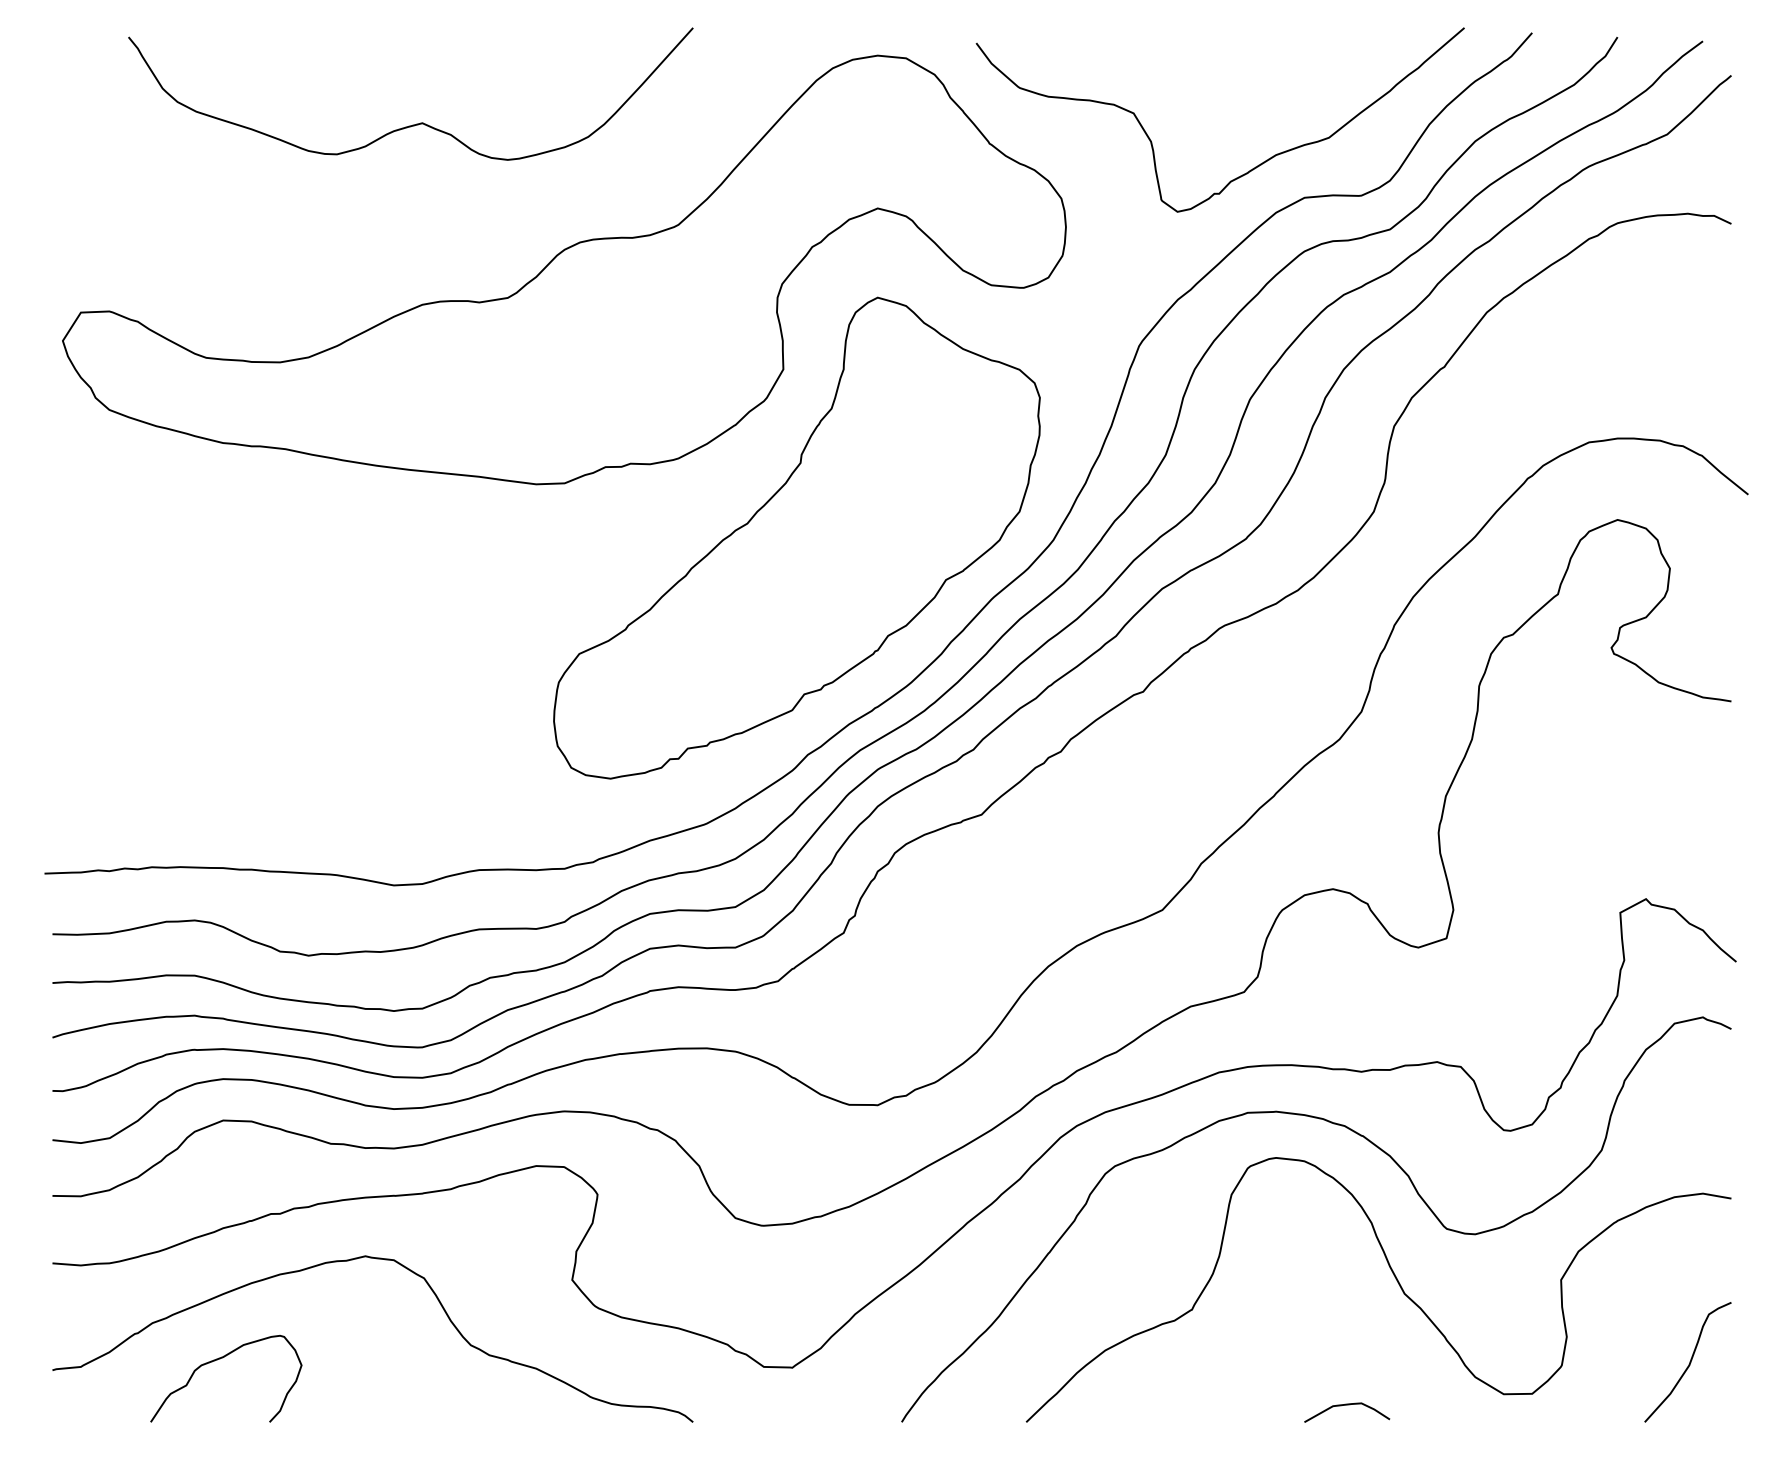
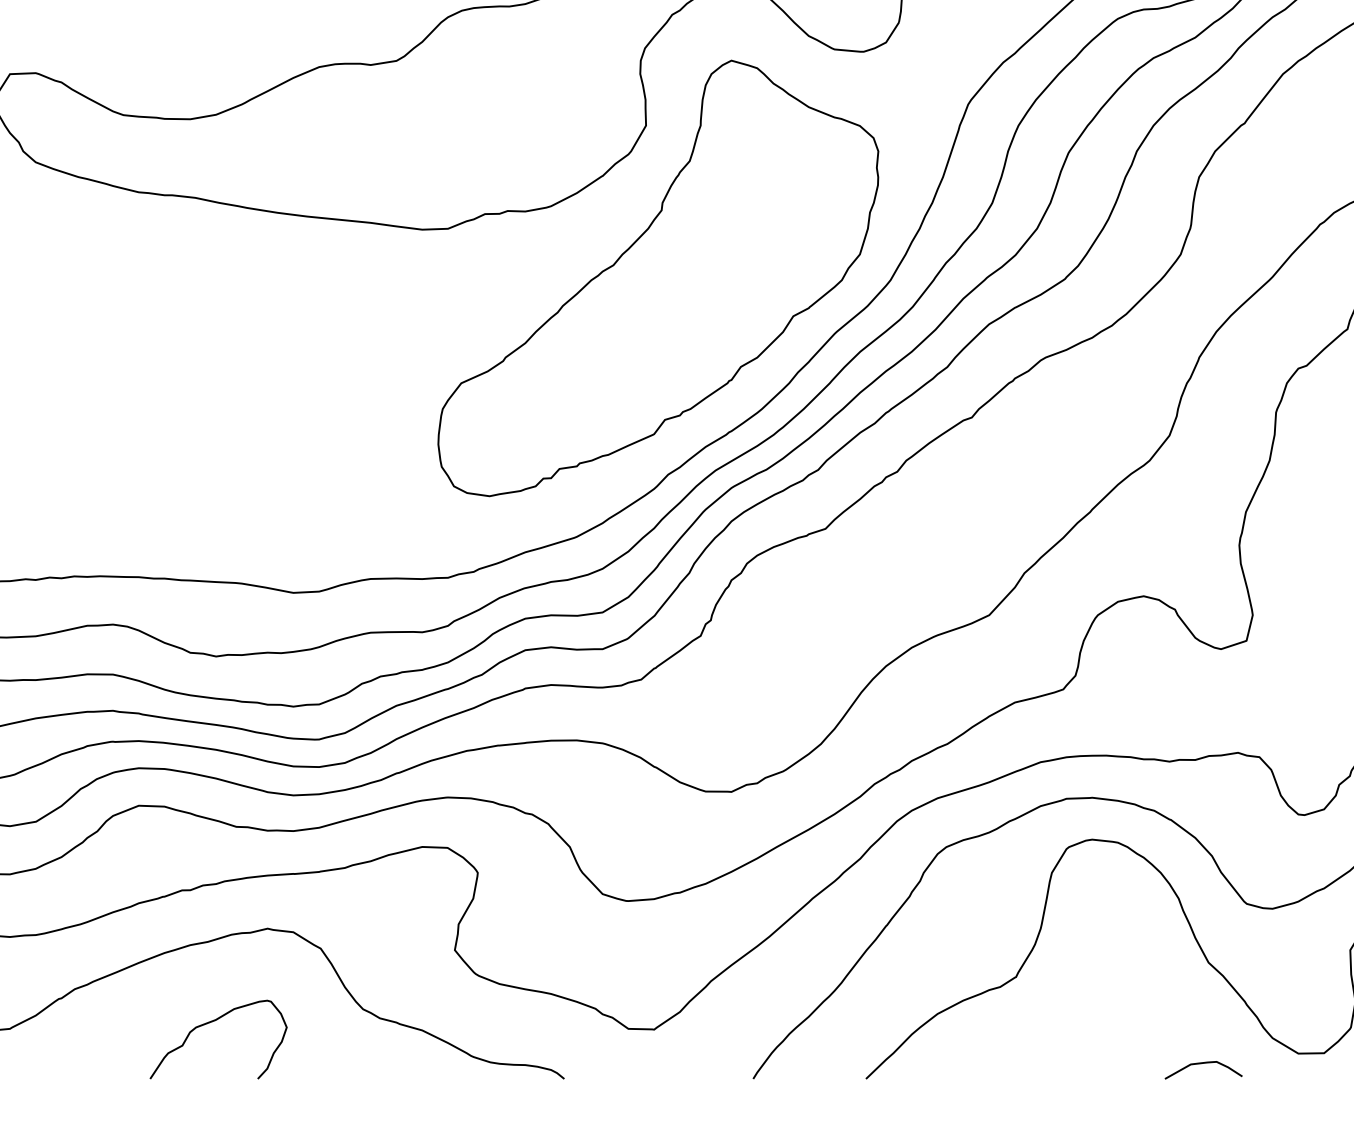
curve: (220, 1359) -> (213, 1022), moved
curve: (1347, 1405) -> (1203, 1063), moved

